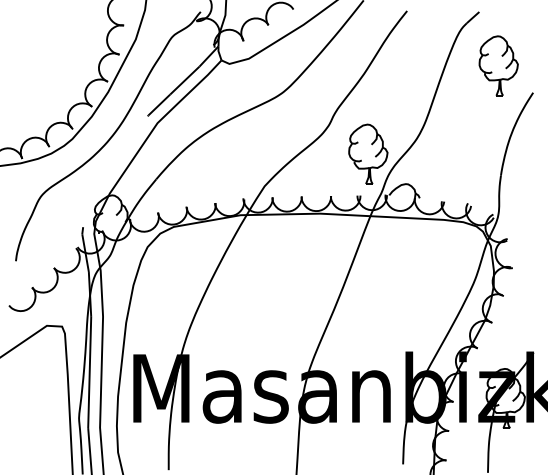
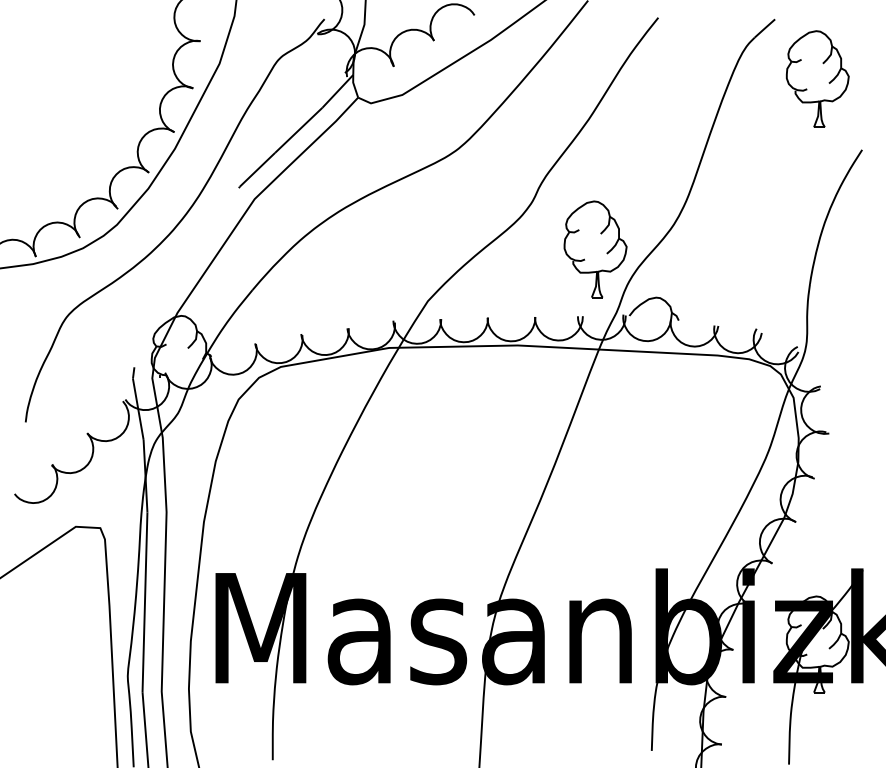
part: (498, 65) -> (817, 78), moved

